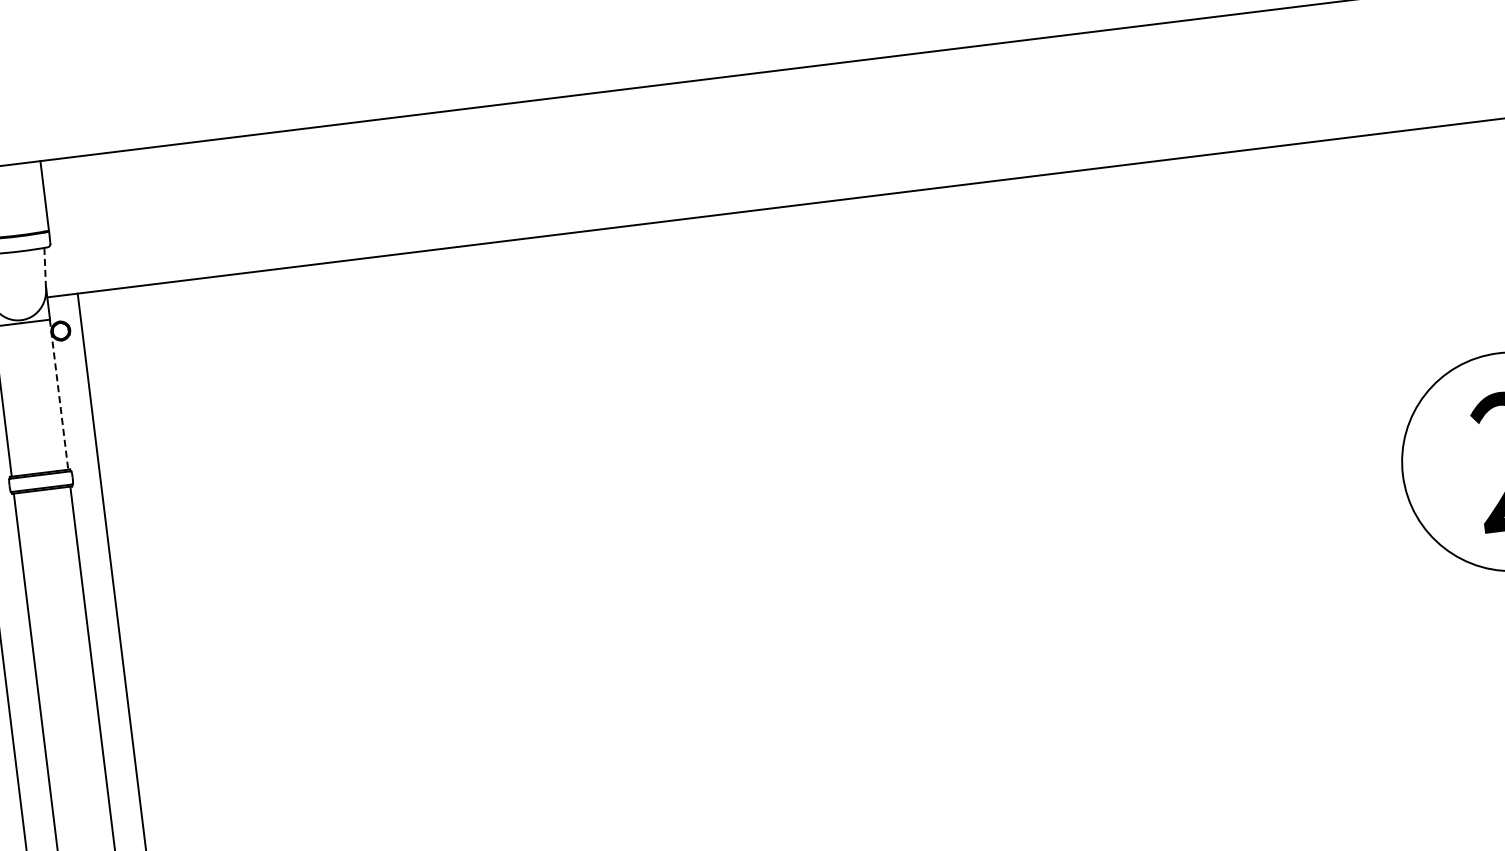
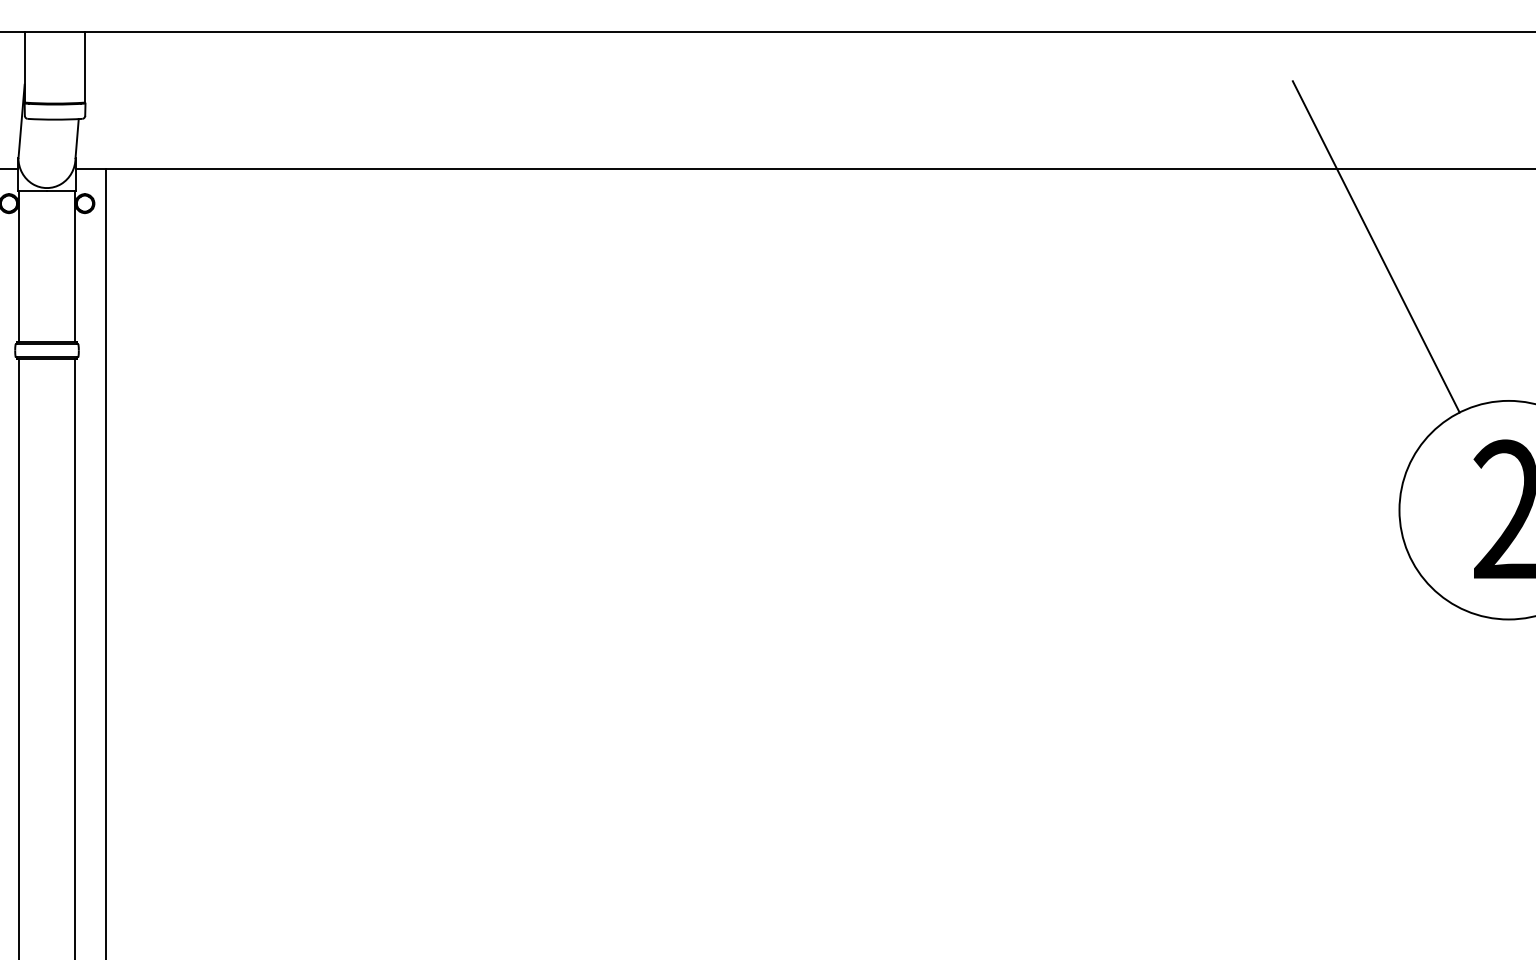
line: (1346, 216) -> (1375, 246), added
line: (45, 267) -> (77, 138), dashed -> solid
line: (59, 394) -> (75, 266), dashed -> solid

